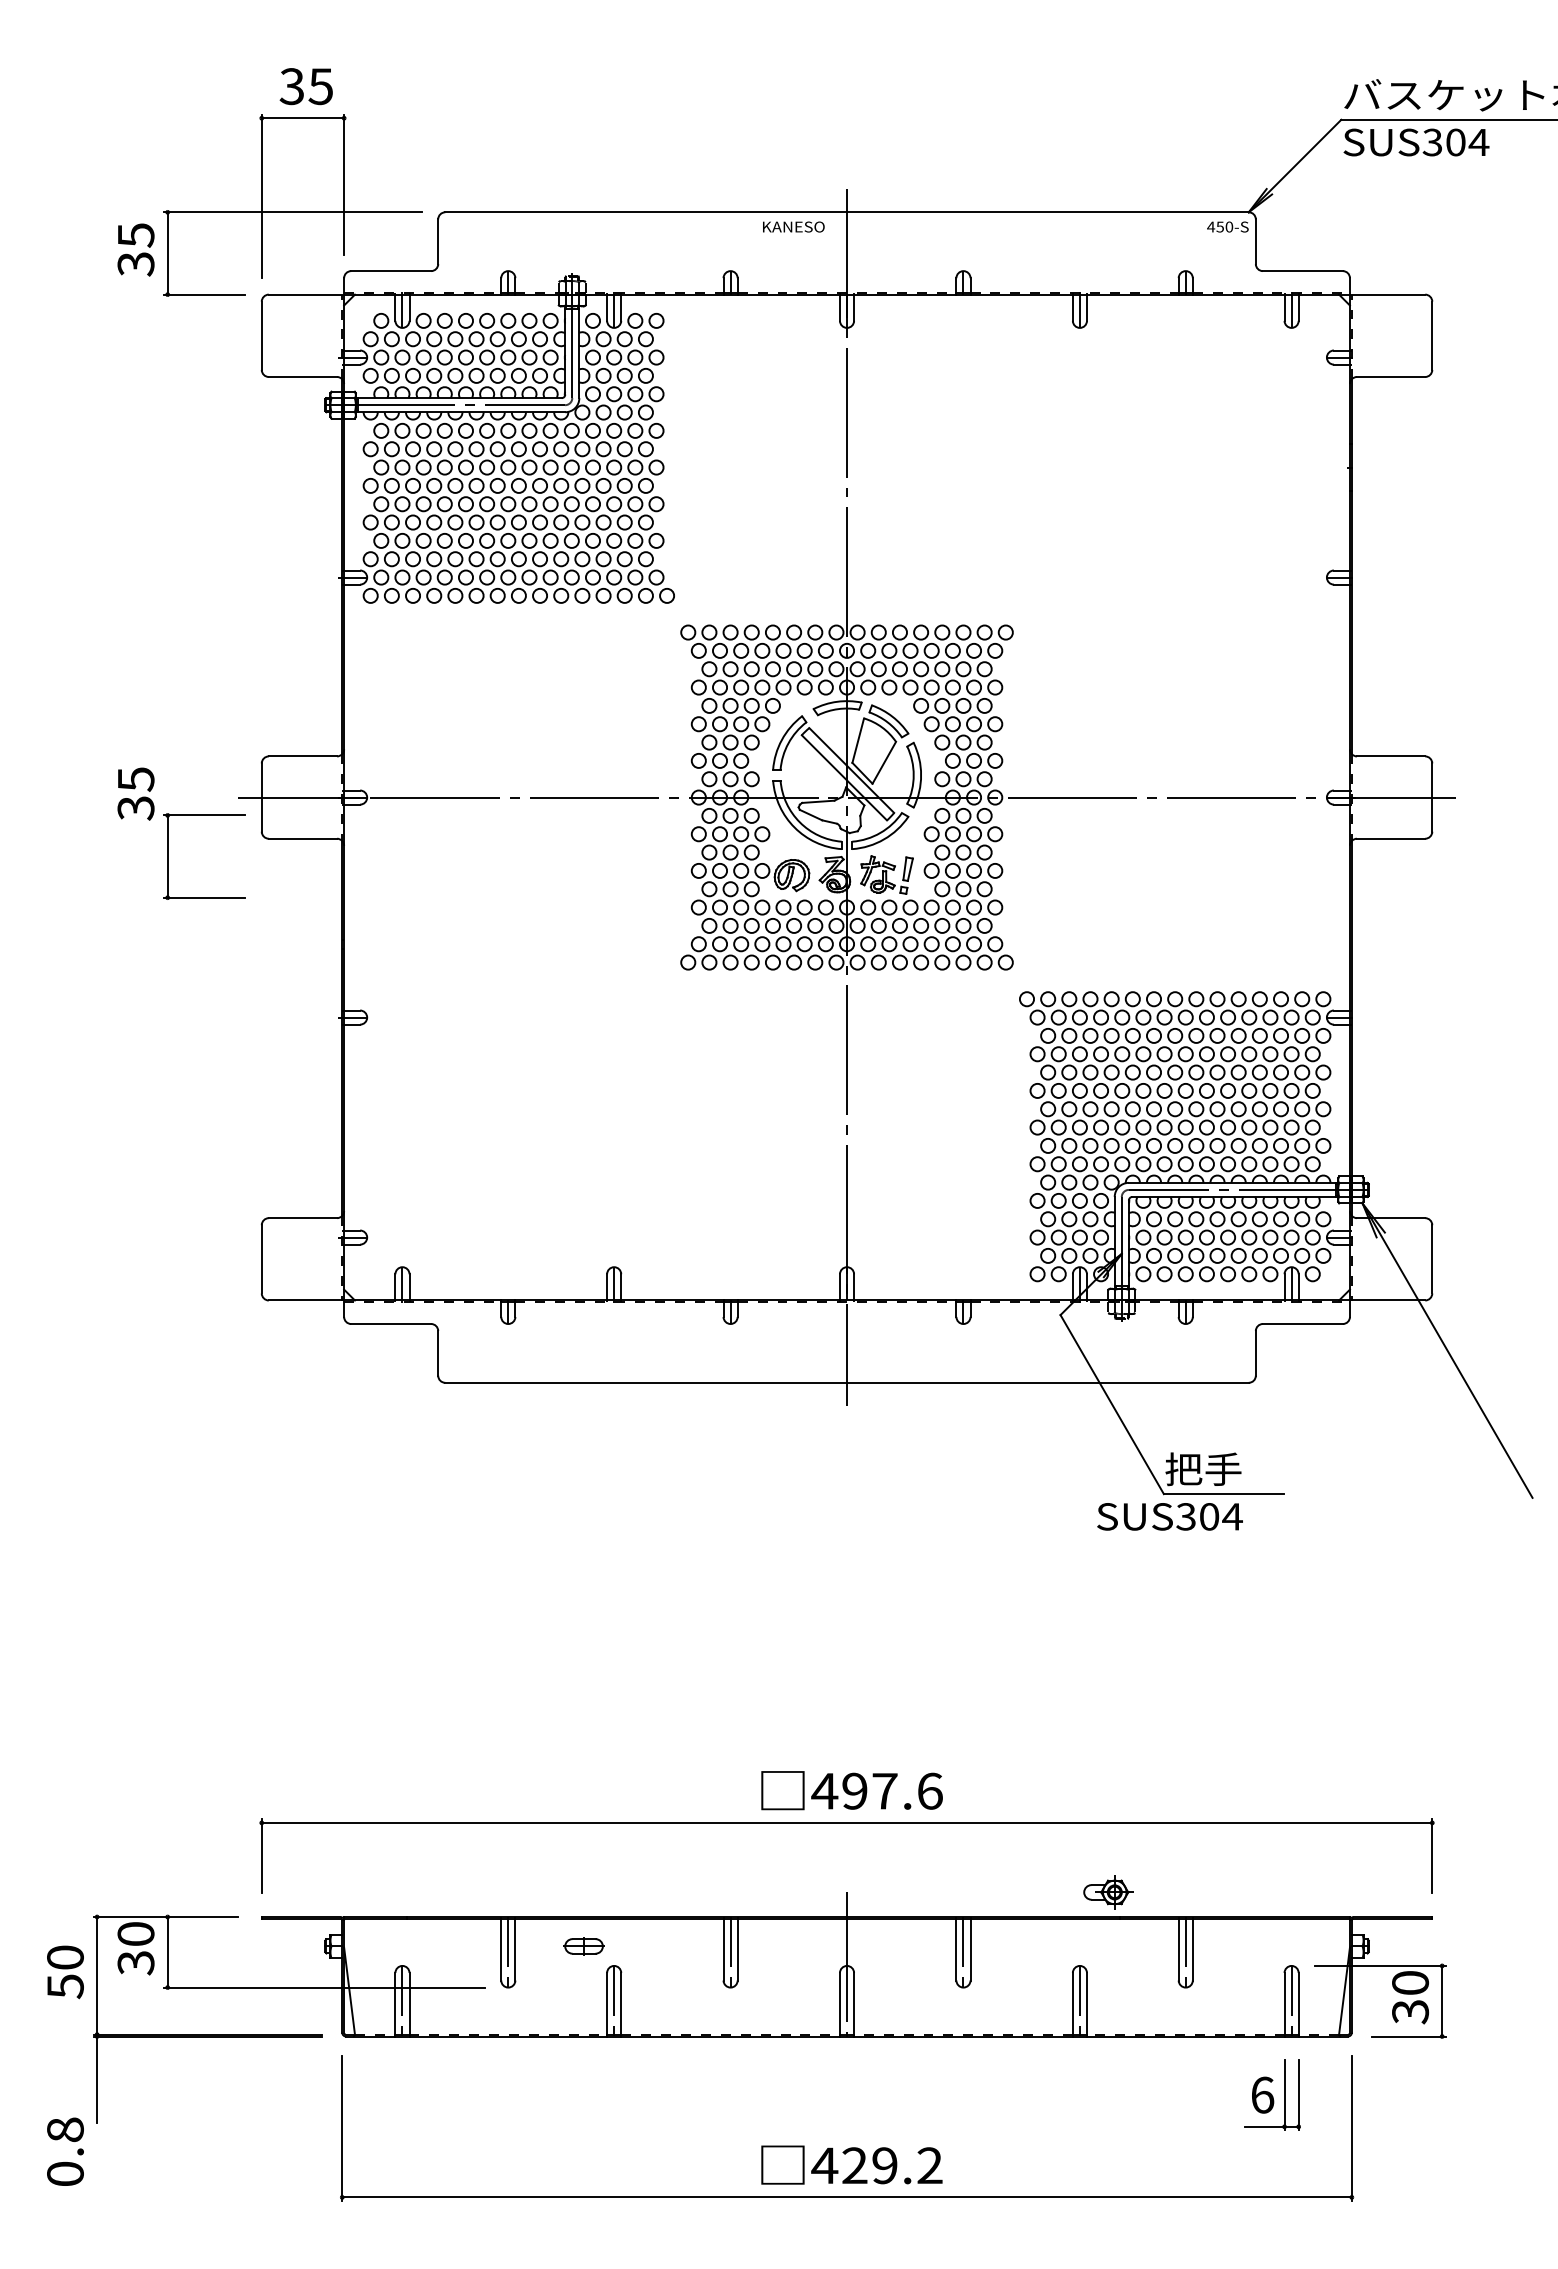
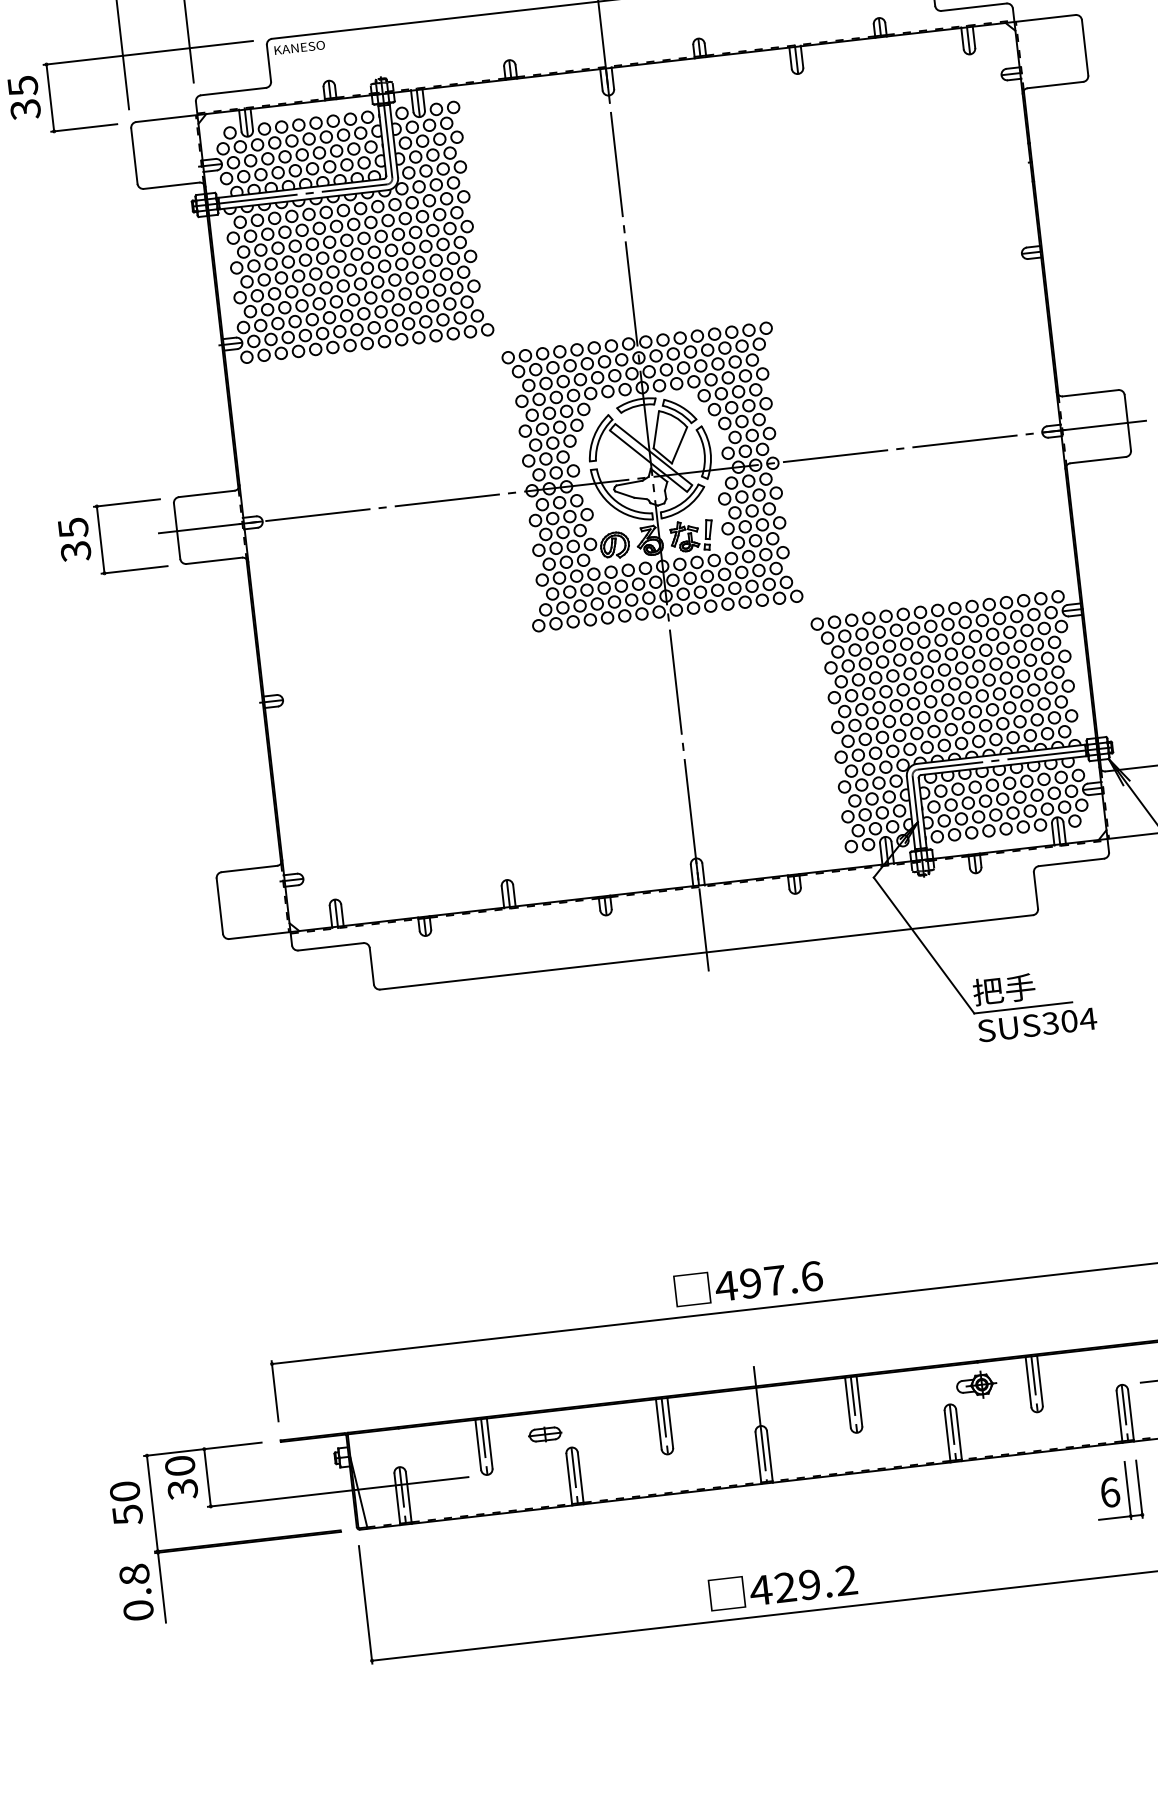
text: (793, 226) -> (299, 47), moved
part: (168, 856) -> (101, 539), moved
text: (1169, 1516) -> (1036, 1024), moved
part: (1108, 1892) -> (976, 1385), moved
text: (65, 2151) -> (136, 1592), moved

